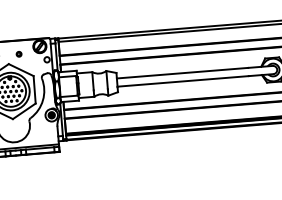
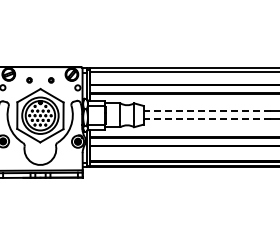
line: (182, 73) -> (207, 111), solid -> dashed
line: (183, 81) -> (207, 119), solid -> dashed

